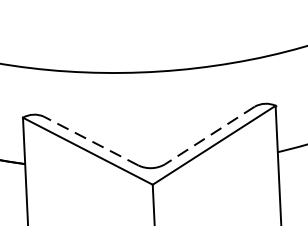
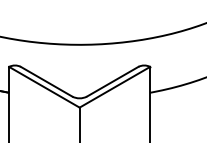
line: (209, 135) -> (112, 81), dashed -> solid
line: (91, 140) -> (46, 81), dashed -> solid

